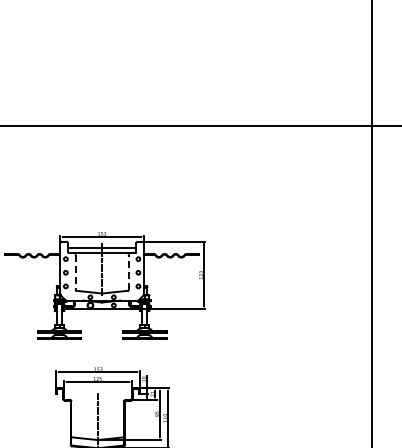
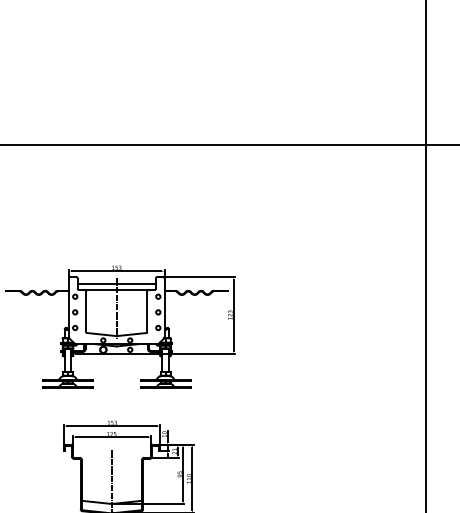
line: (75, 272) -> (86, 312), dashed -> solid
line: (128, 272) -> (146, 312), dashed -> solid

